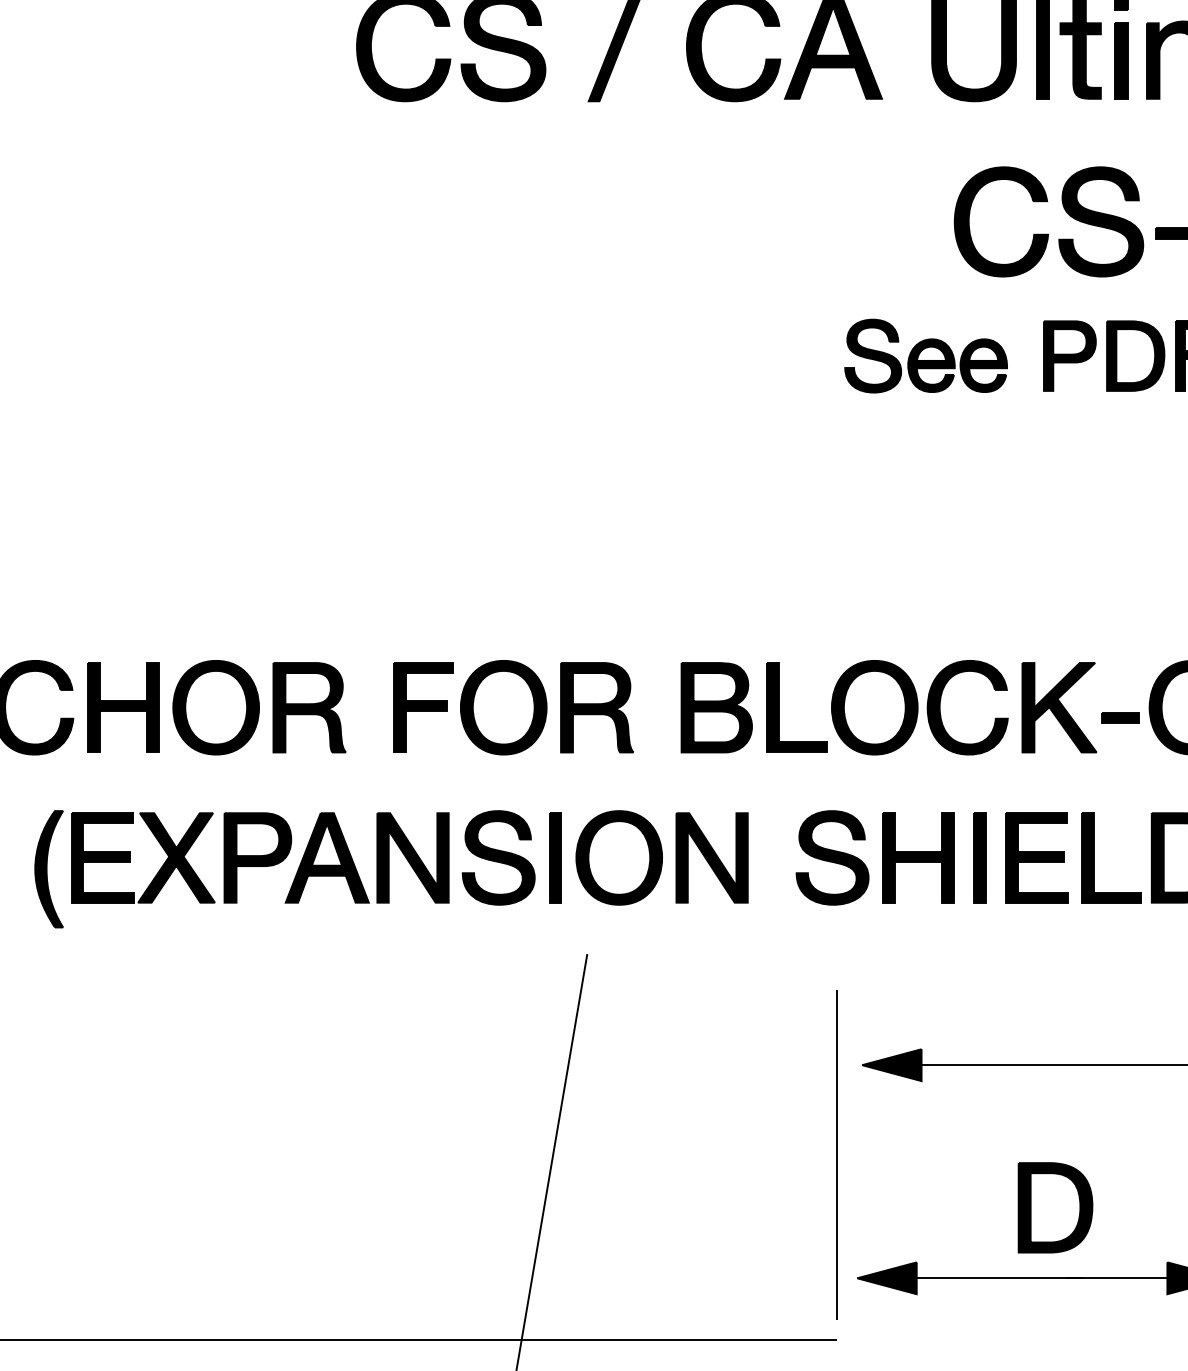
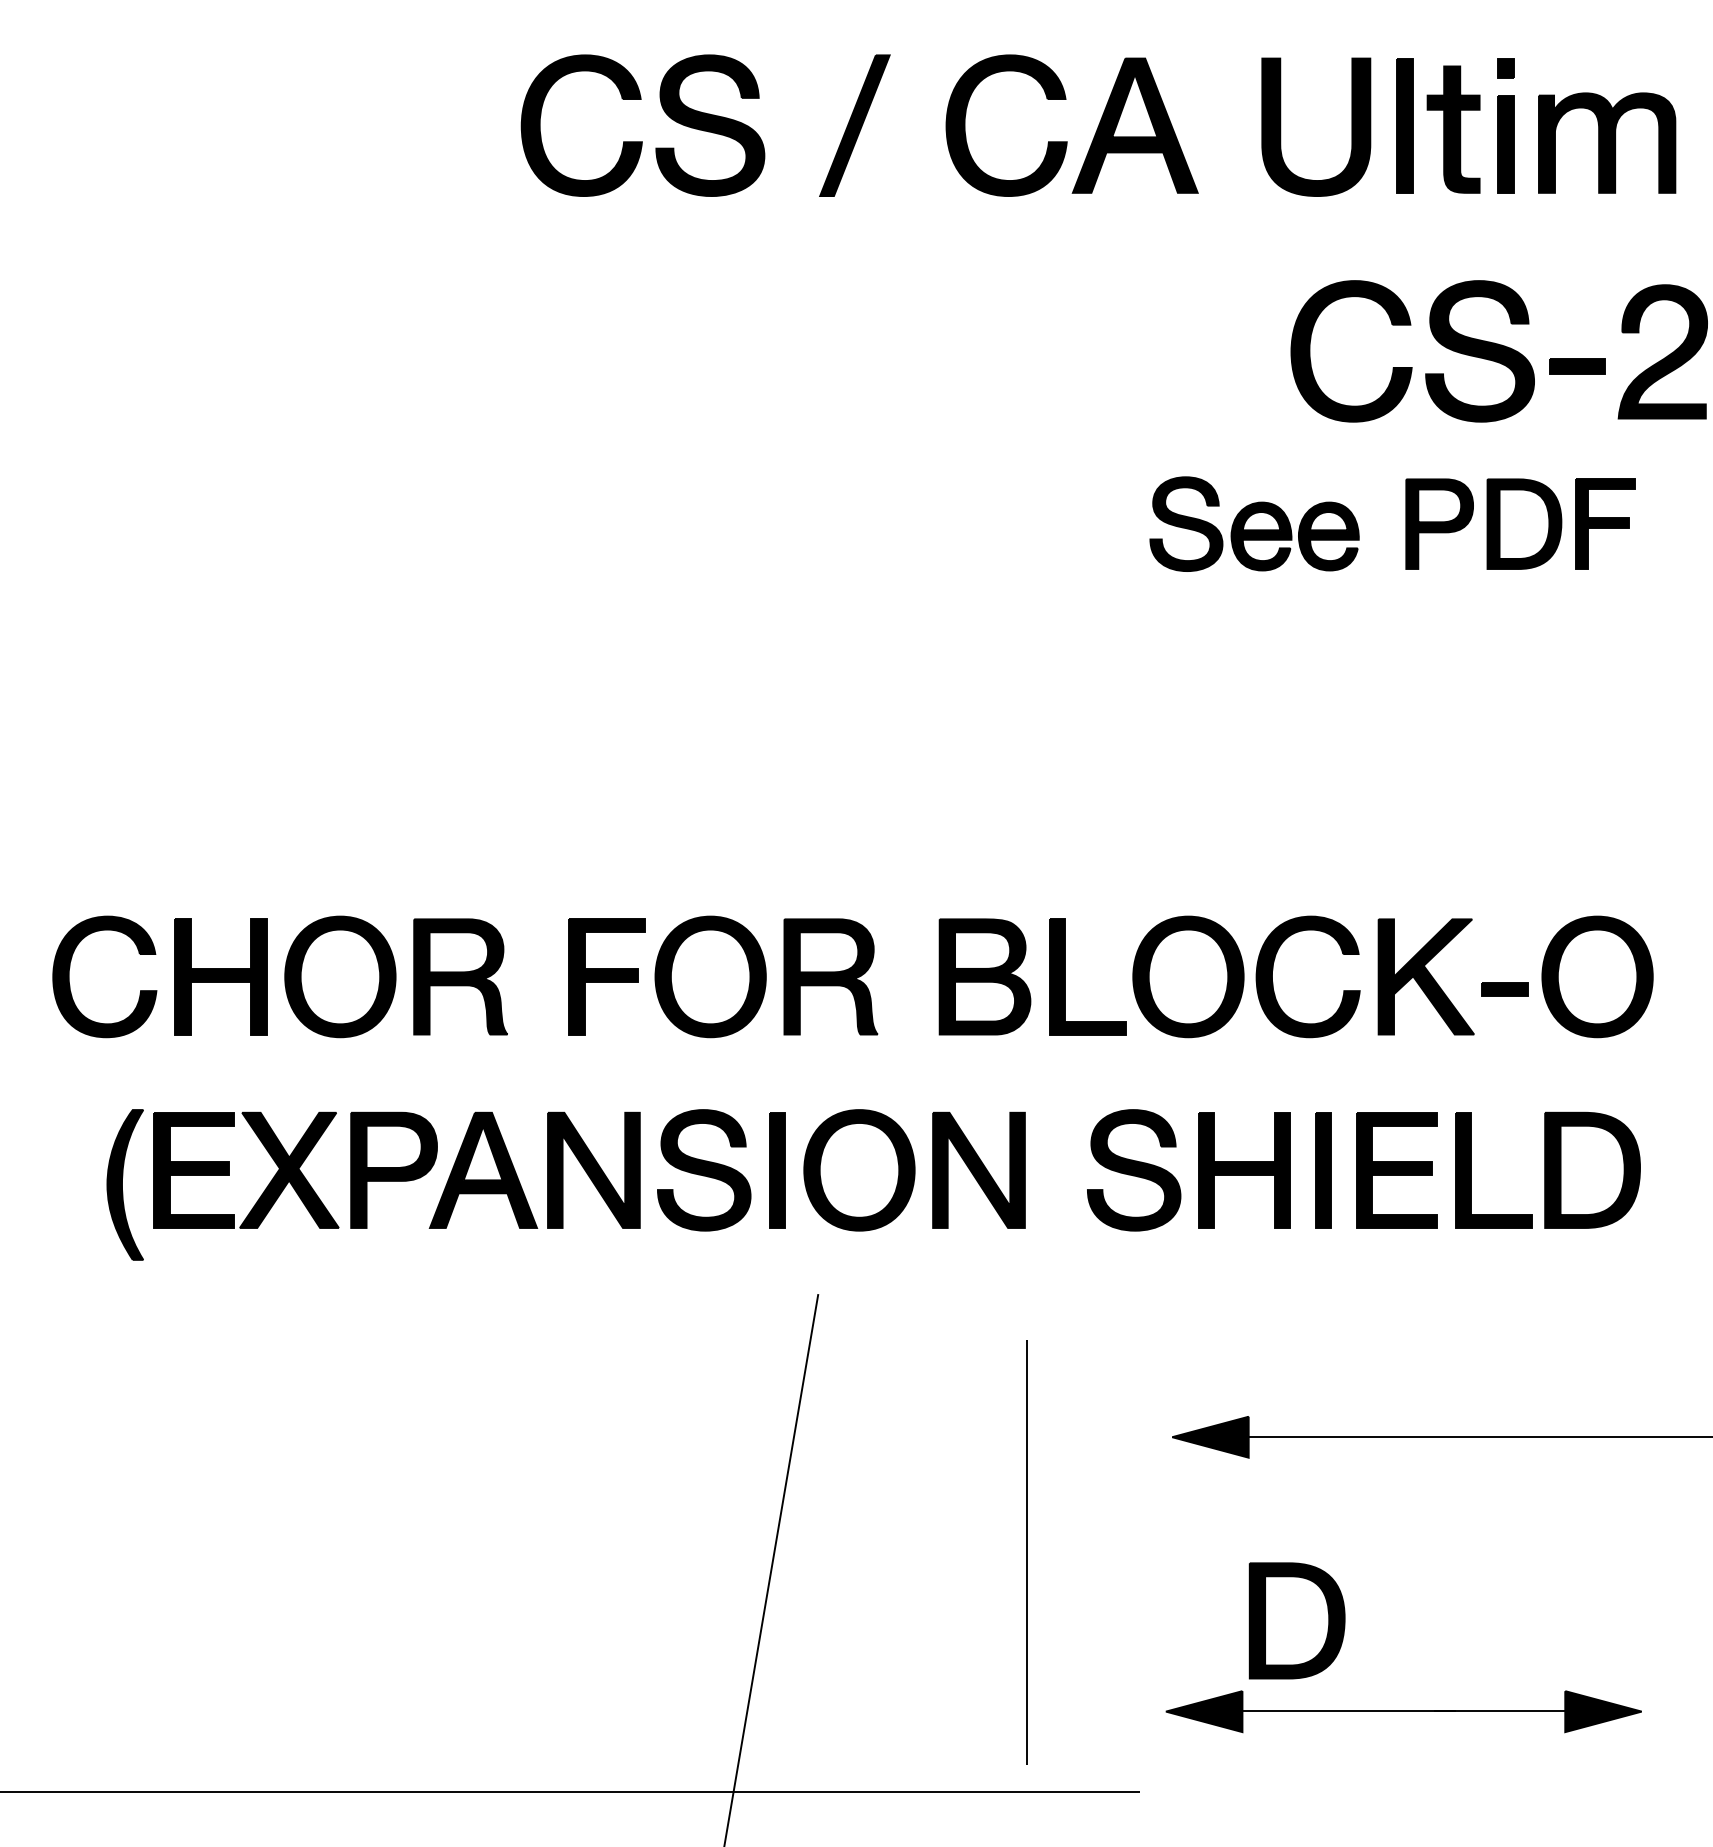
line: (836, 1154) -> (1026, 1552), moved
part: (1054, 1207) -> (1296, 1620), moved

